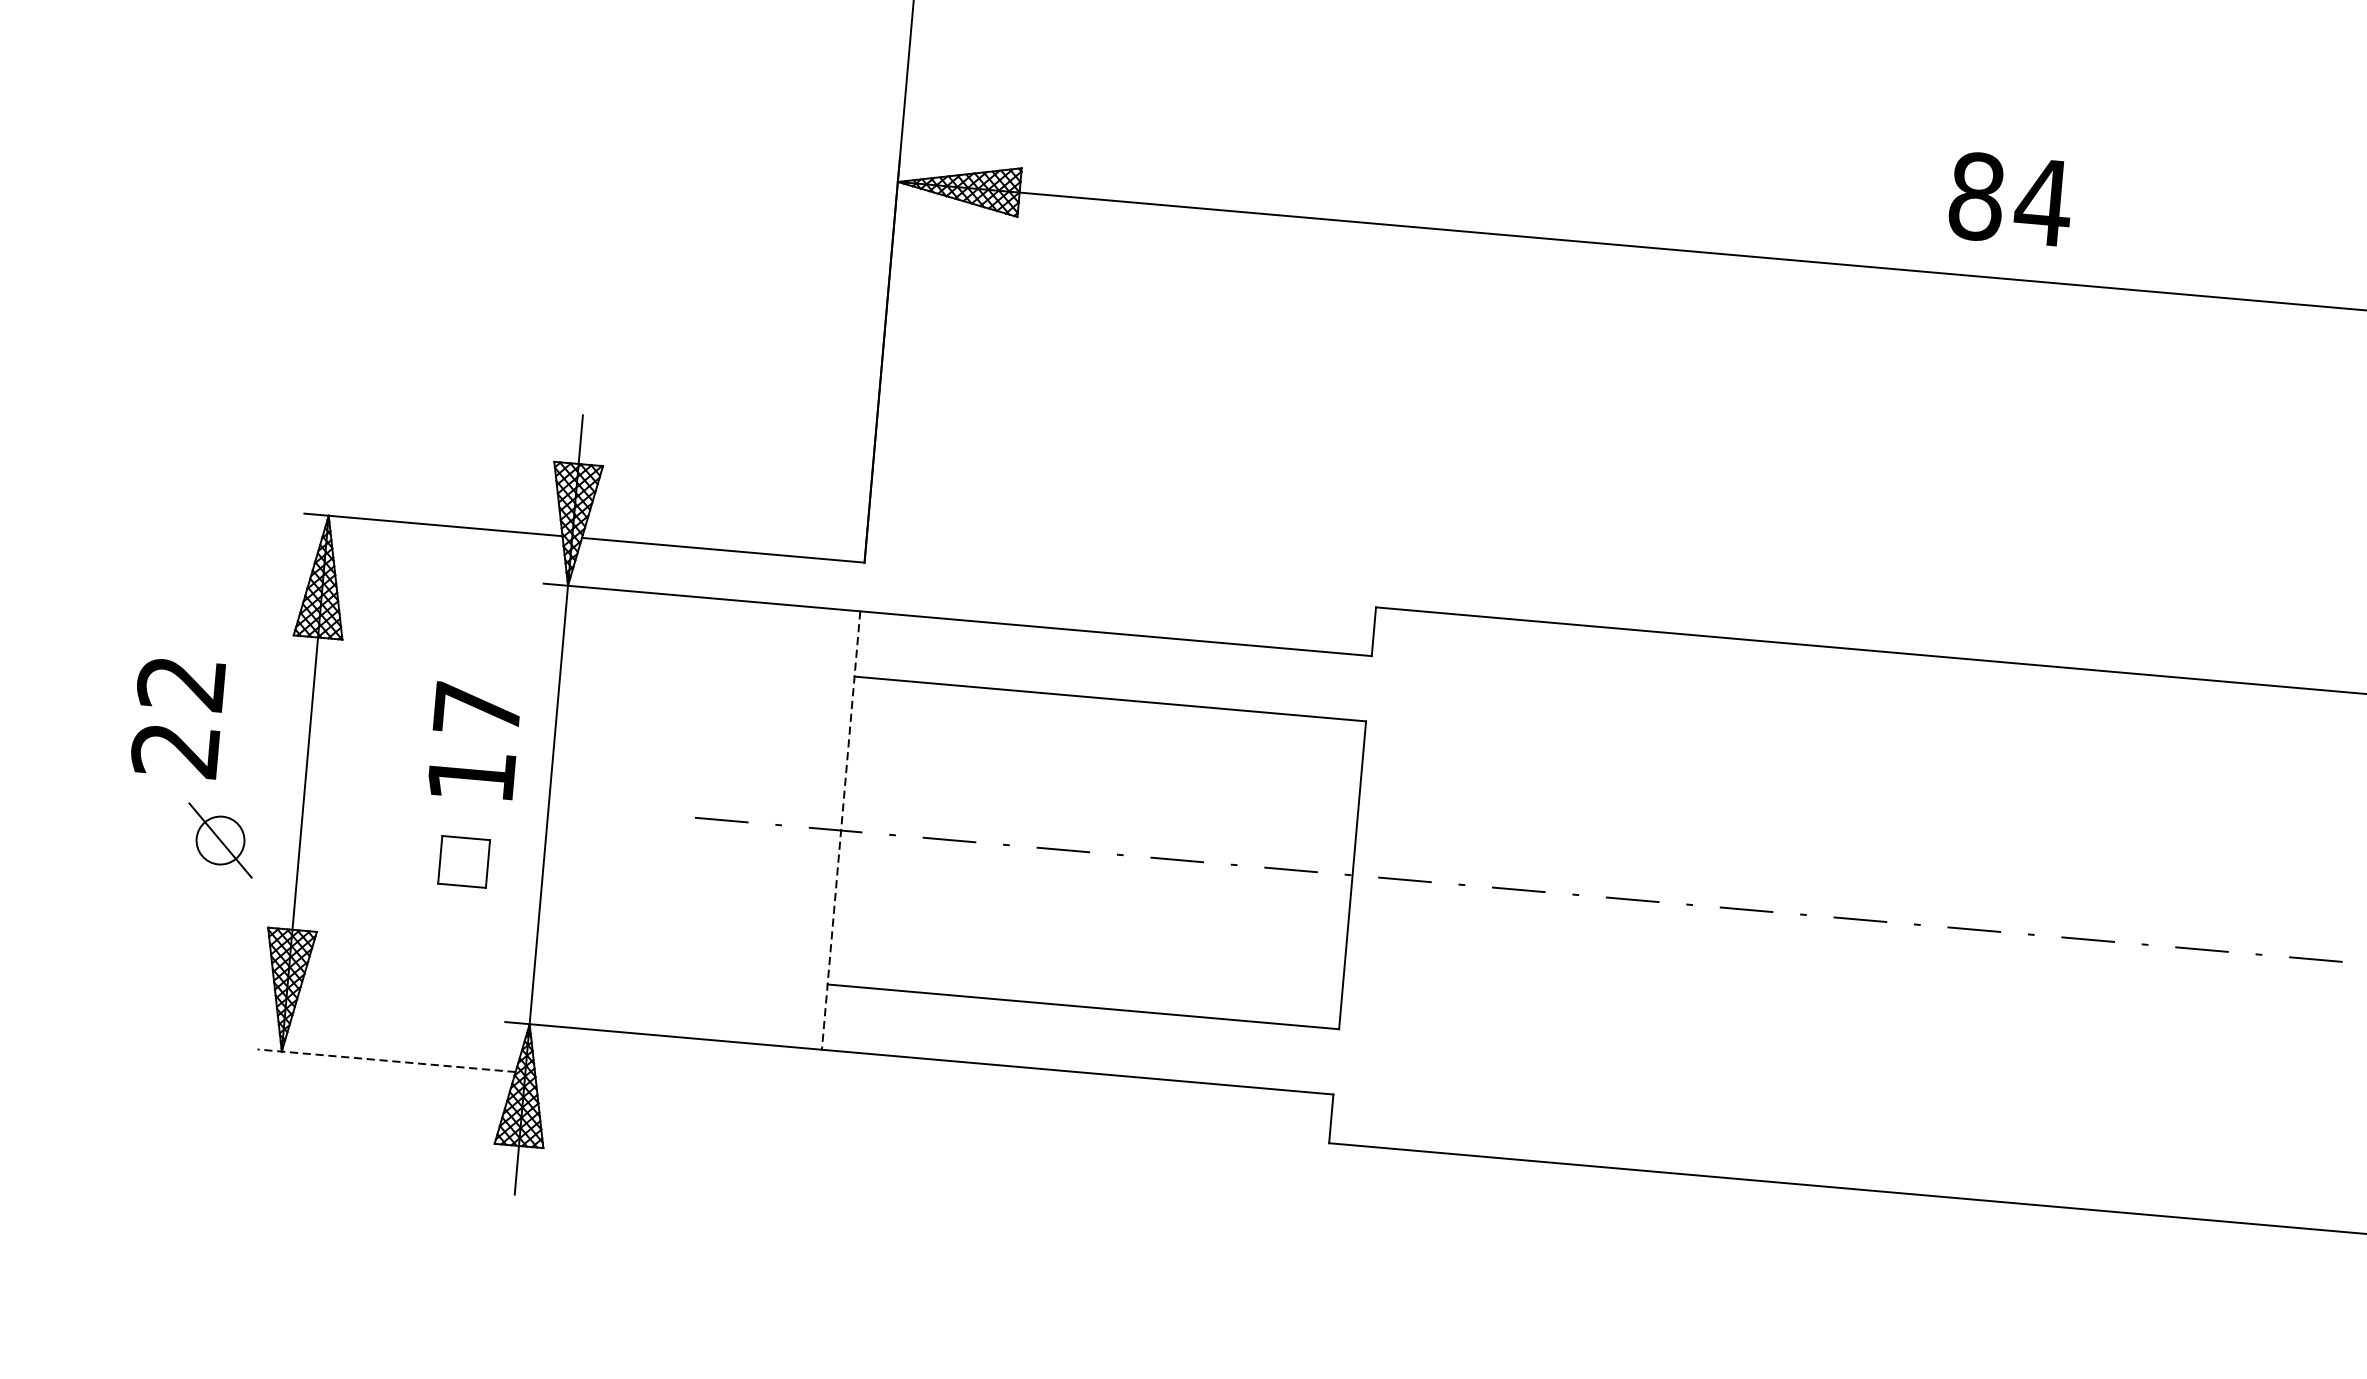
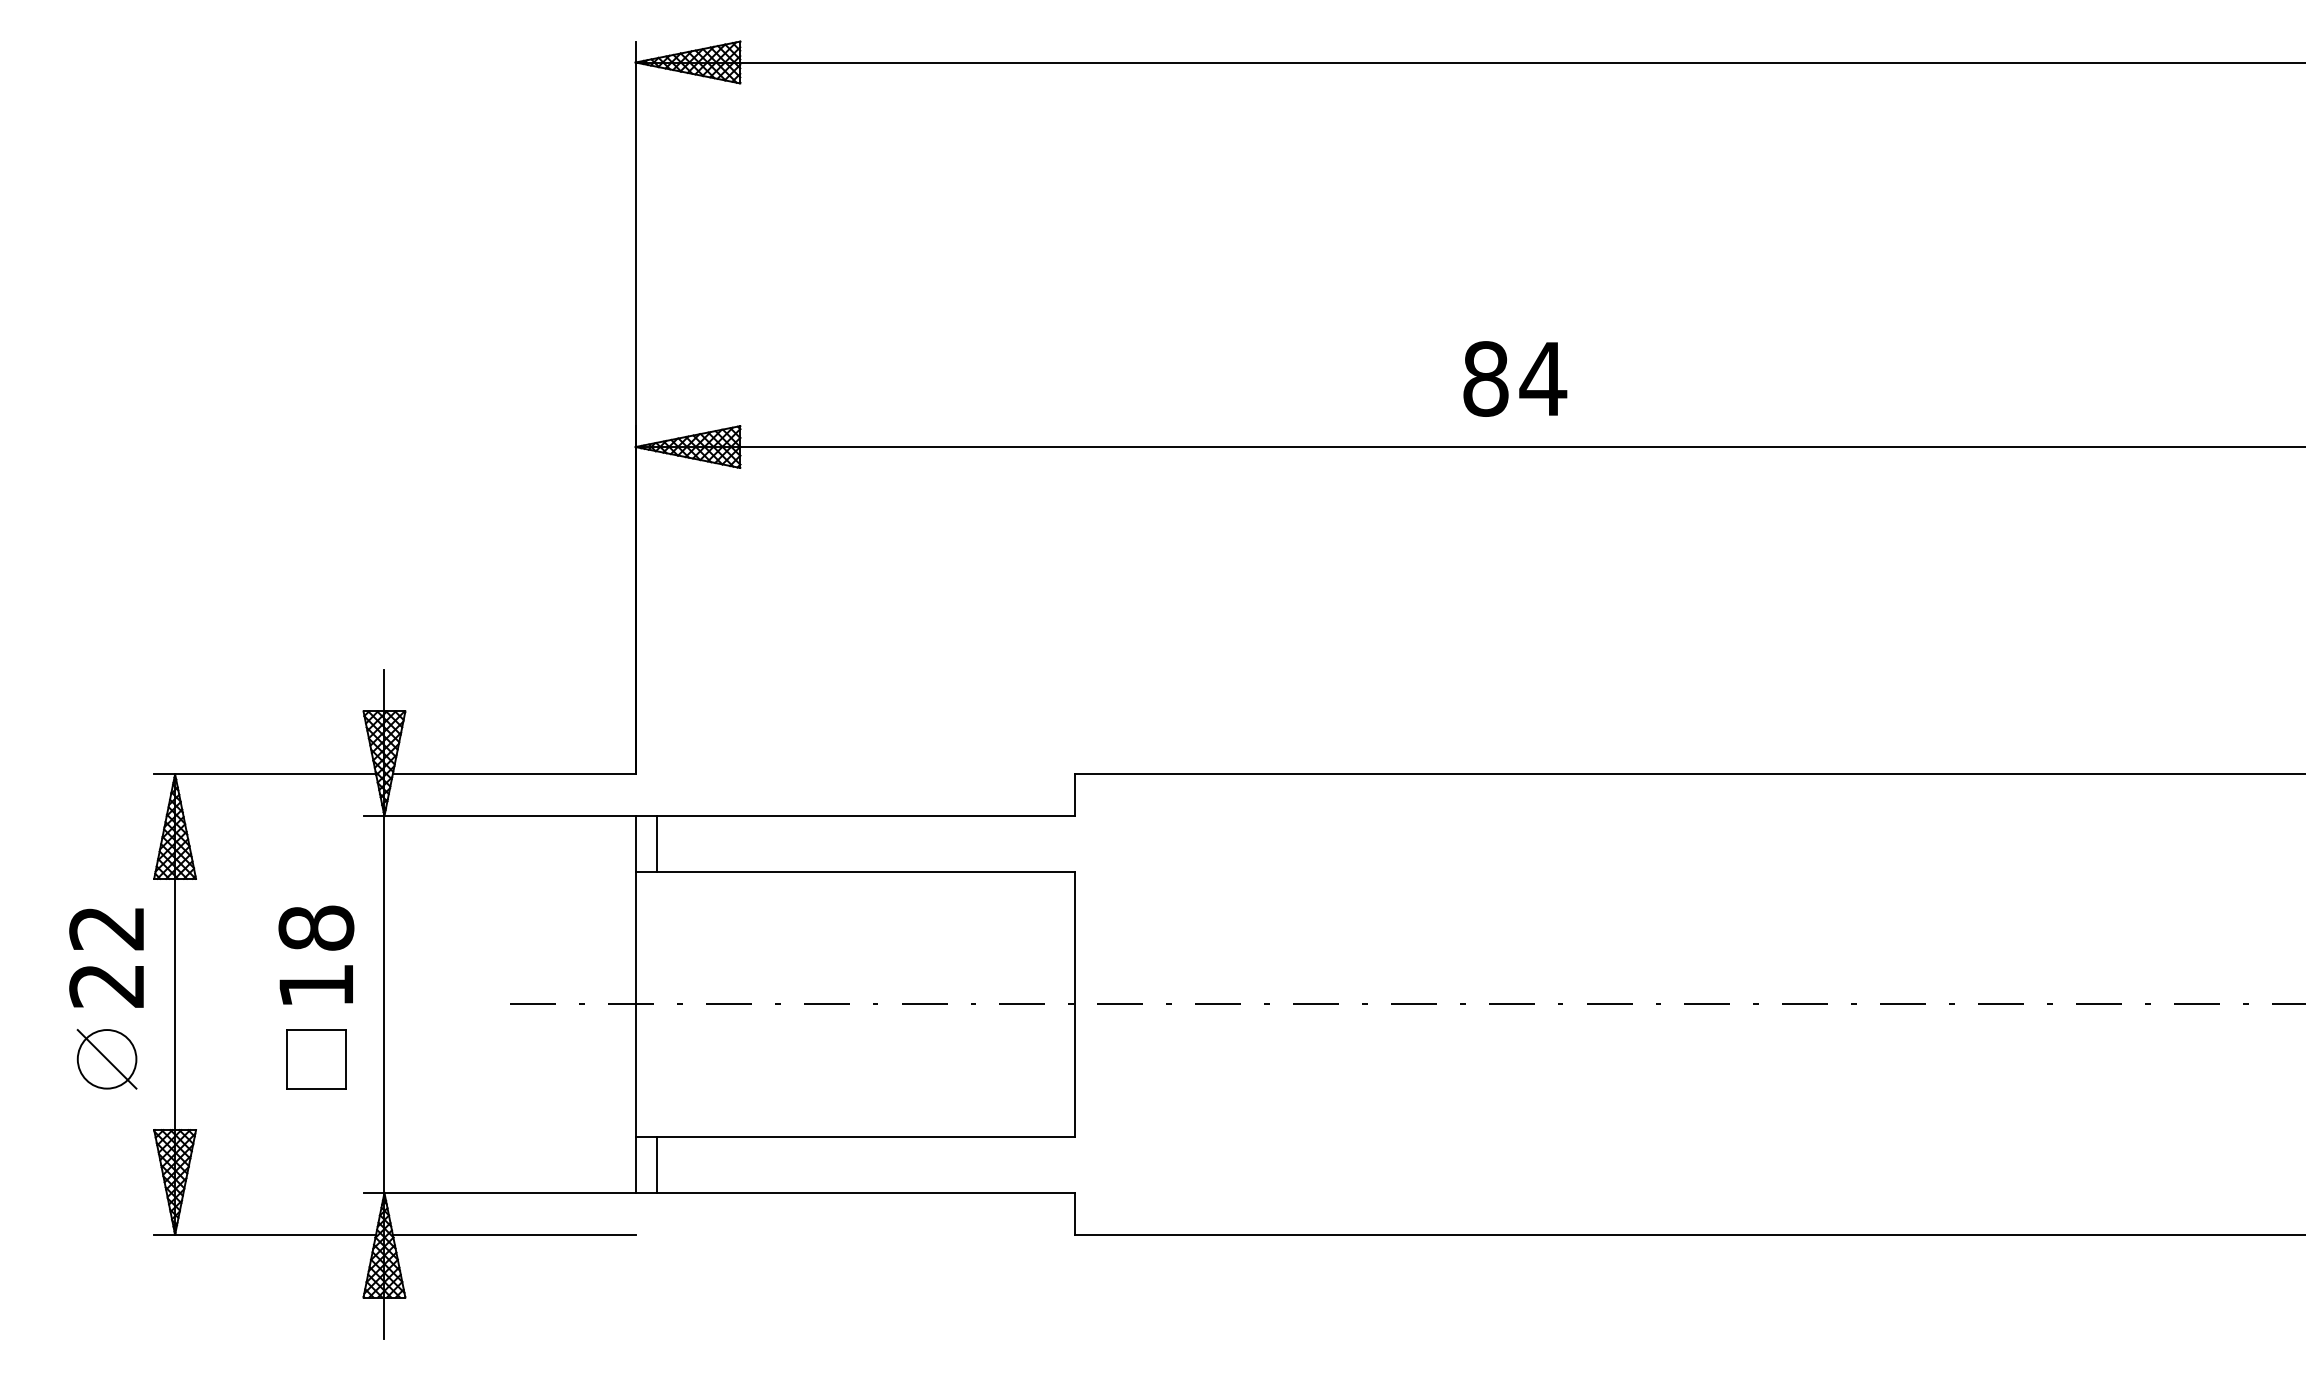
text: (2011, 198) -> (1515, 378), moved
line: (881, 646) -> (656, 844), added
text: (477, 708) -> (316, 927), 17 -> 18
text: (177, 717) -> (106, 957), moved
line: (840, 830) -> (635, 1004), dashed -> solid
circle: (219, 840) -> (106, 1059), size x1.43
part: (464, 862) -> (316, 1059), size x1.43
line: (849, 1018) -> (656, 1164), added
line: (387, 1060) -> (265, 1234), dashed -> solid
line: (675, 1085) -> (513, 1234), added

